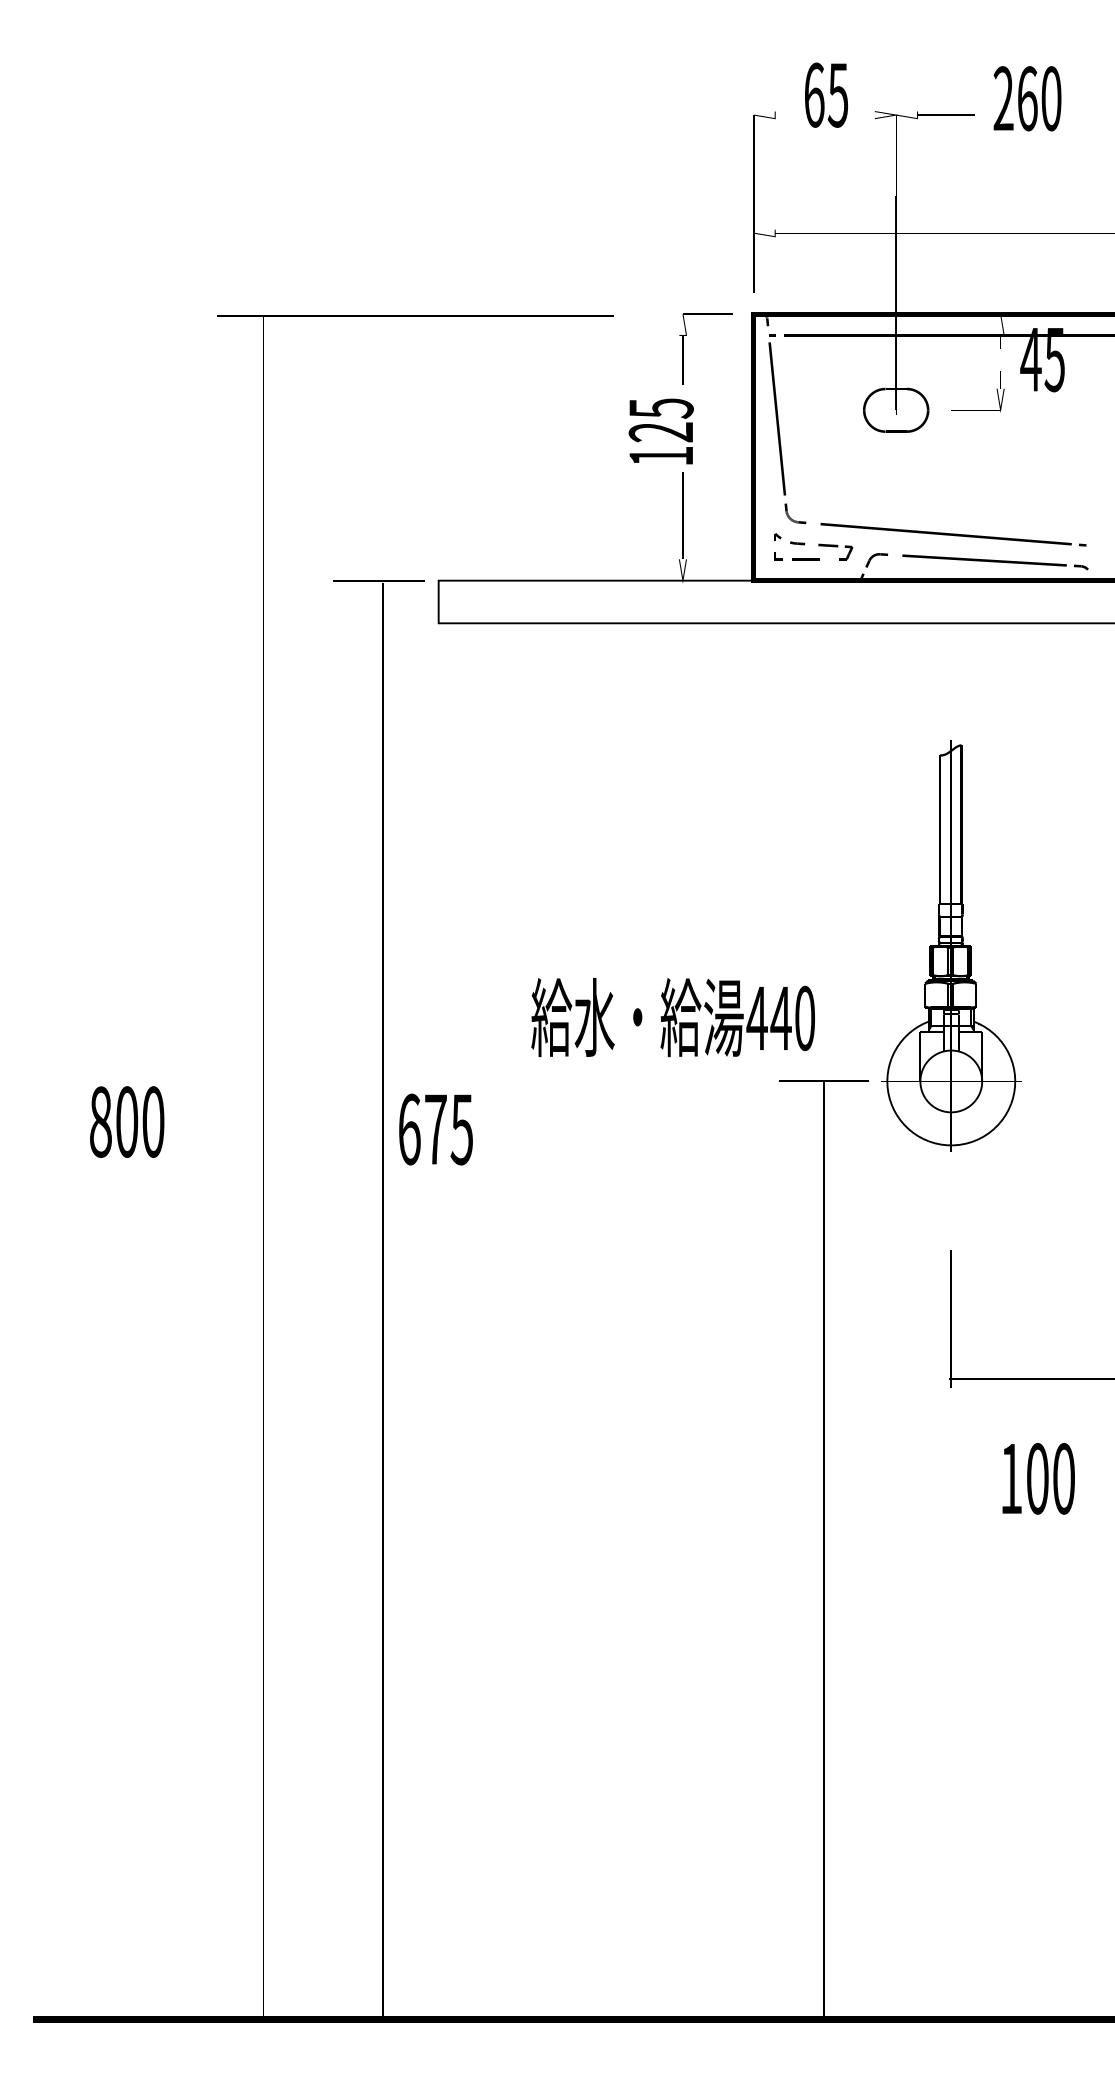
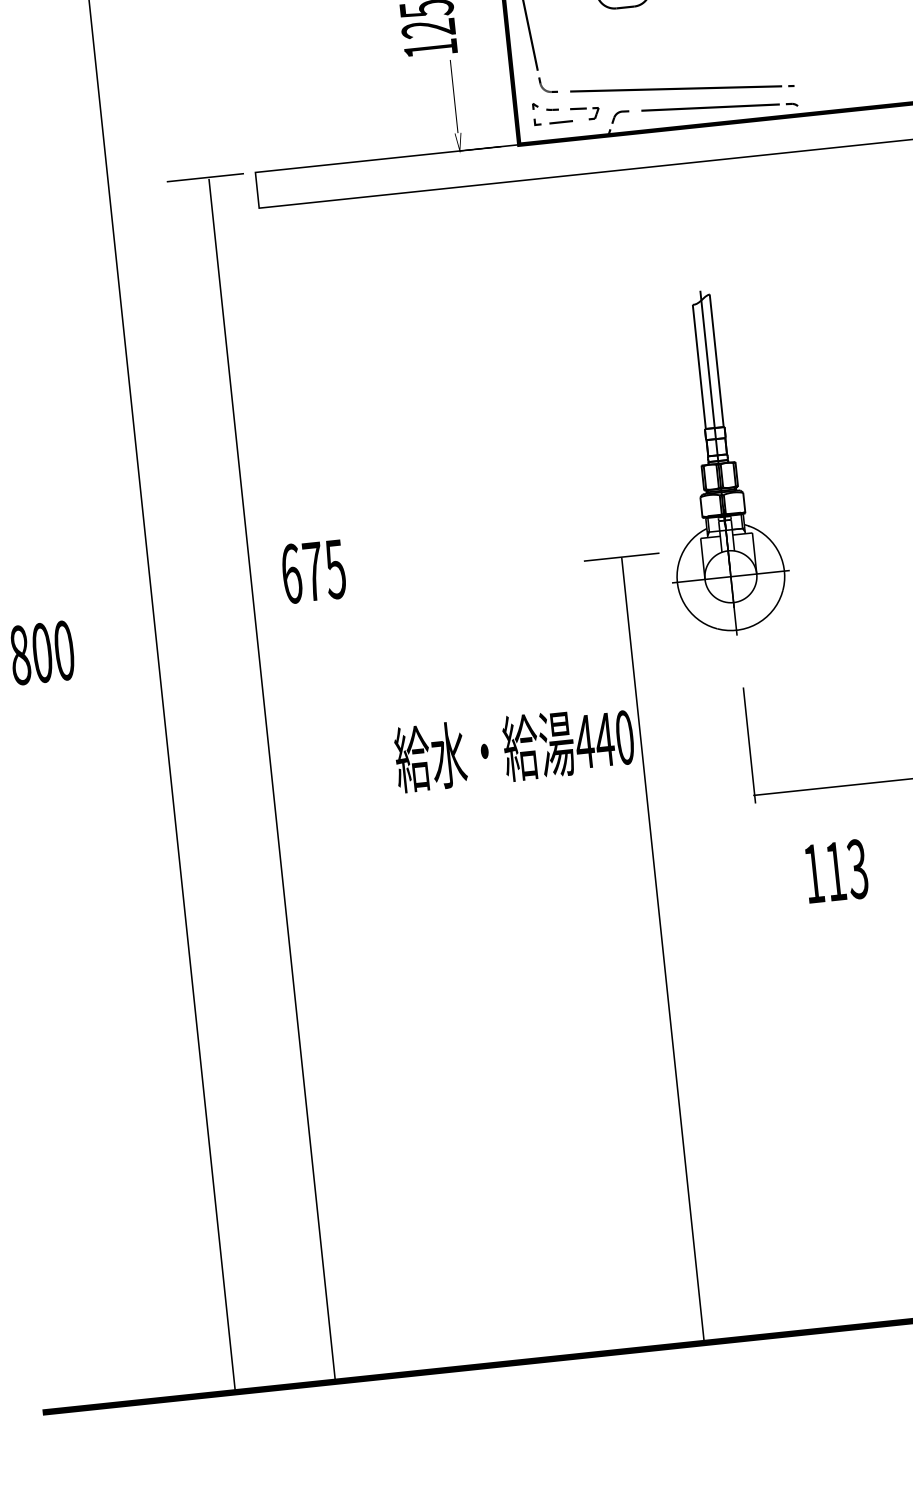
part: (951, 945) -> (719, 462), moved
text: (672, 1017) -> (513, 748), moved
text: (435, 1129) -> (313, 571), moved
text: (1050, 1478) -> (846, 870), 100 -> 113

